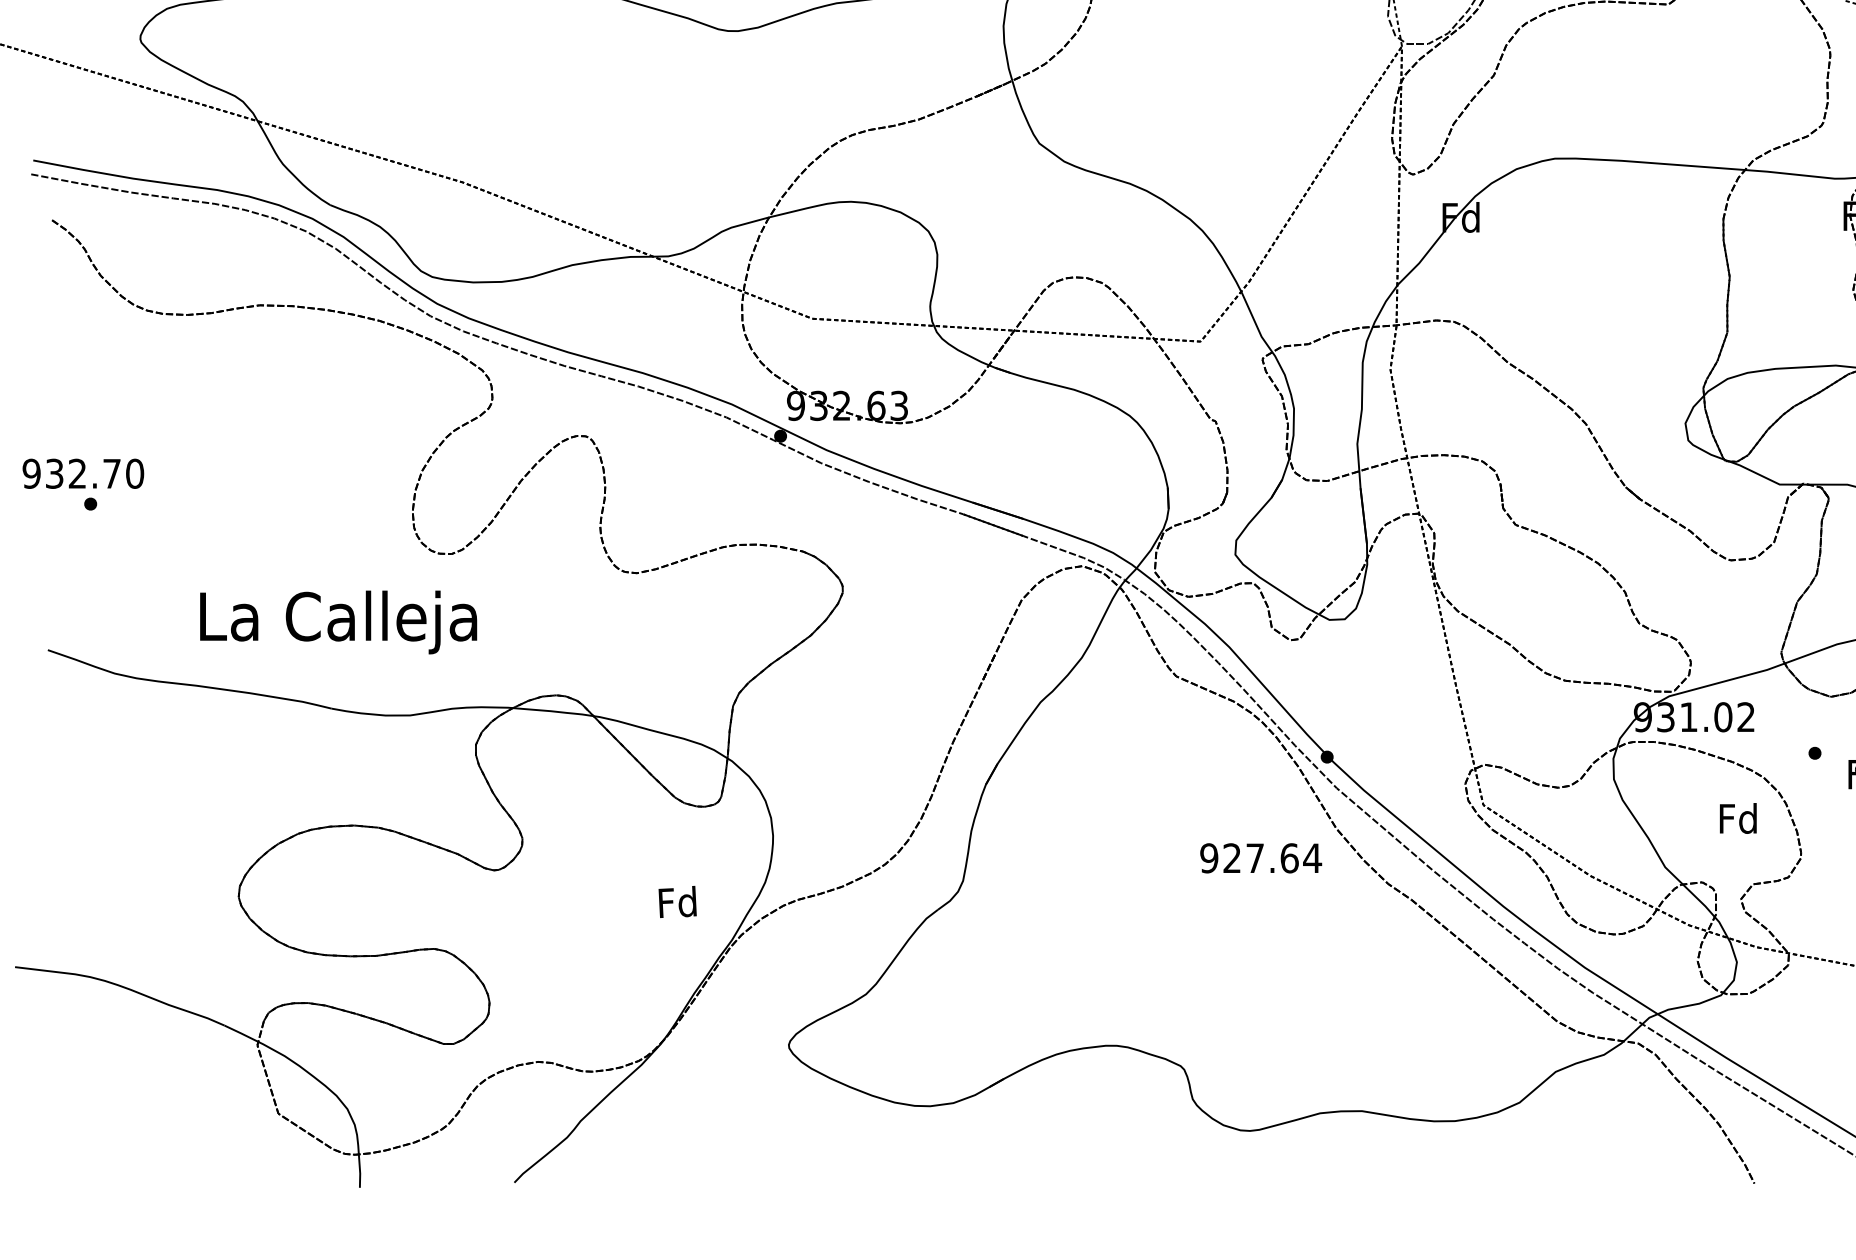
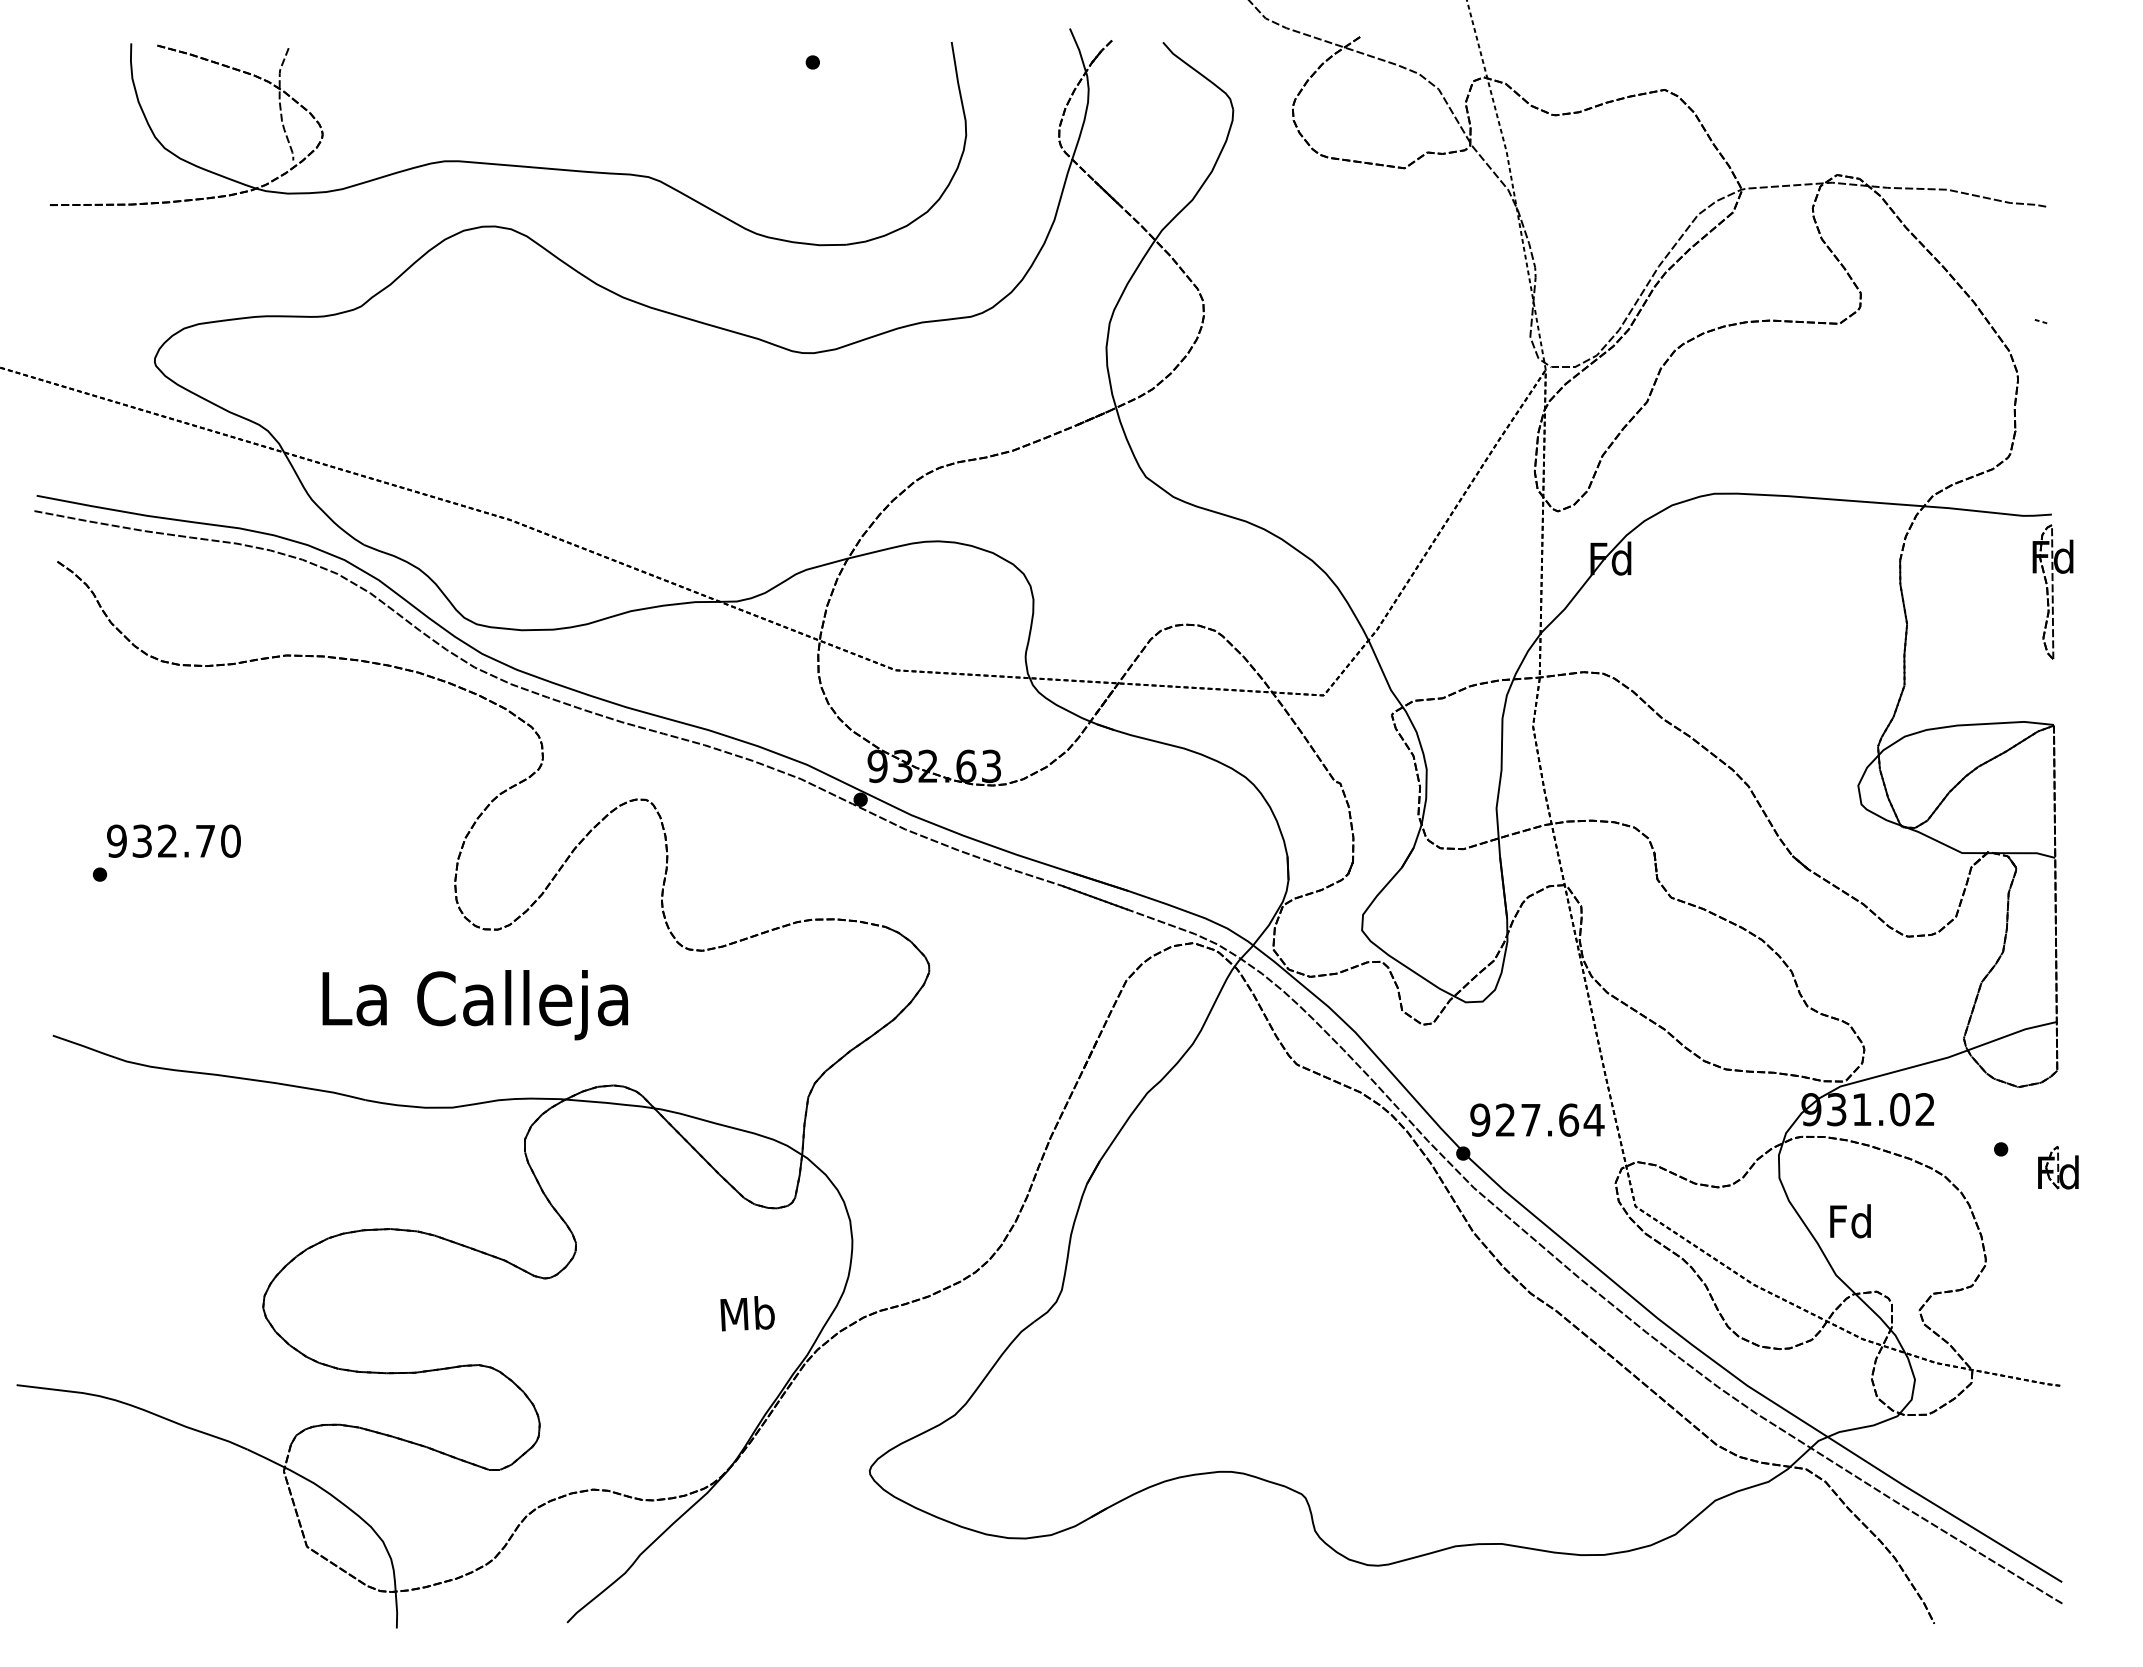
text: (82, 473) -> (173, 840), moved
text: (337, 622) -> (474, 1005), moved
text: (1738, 818) -> (1850, 1221), moved
text: (1261, 857) -> (1537, 1119), moved
text: (677, 902) -> (747, 1313), Fd -> Mb

